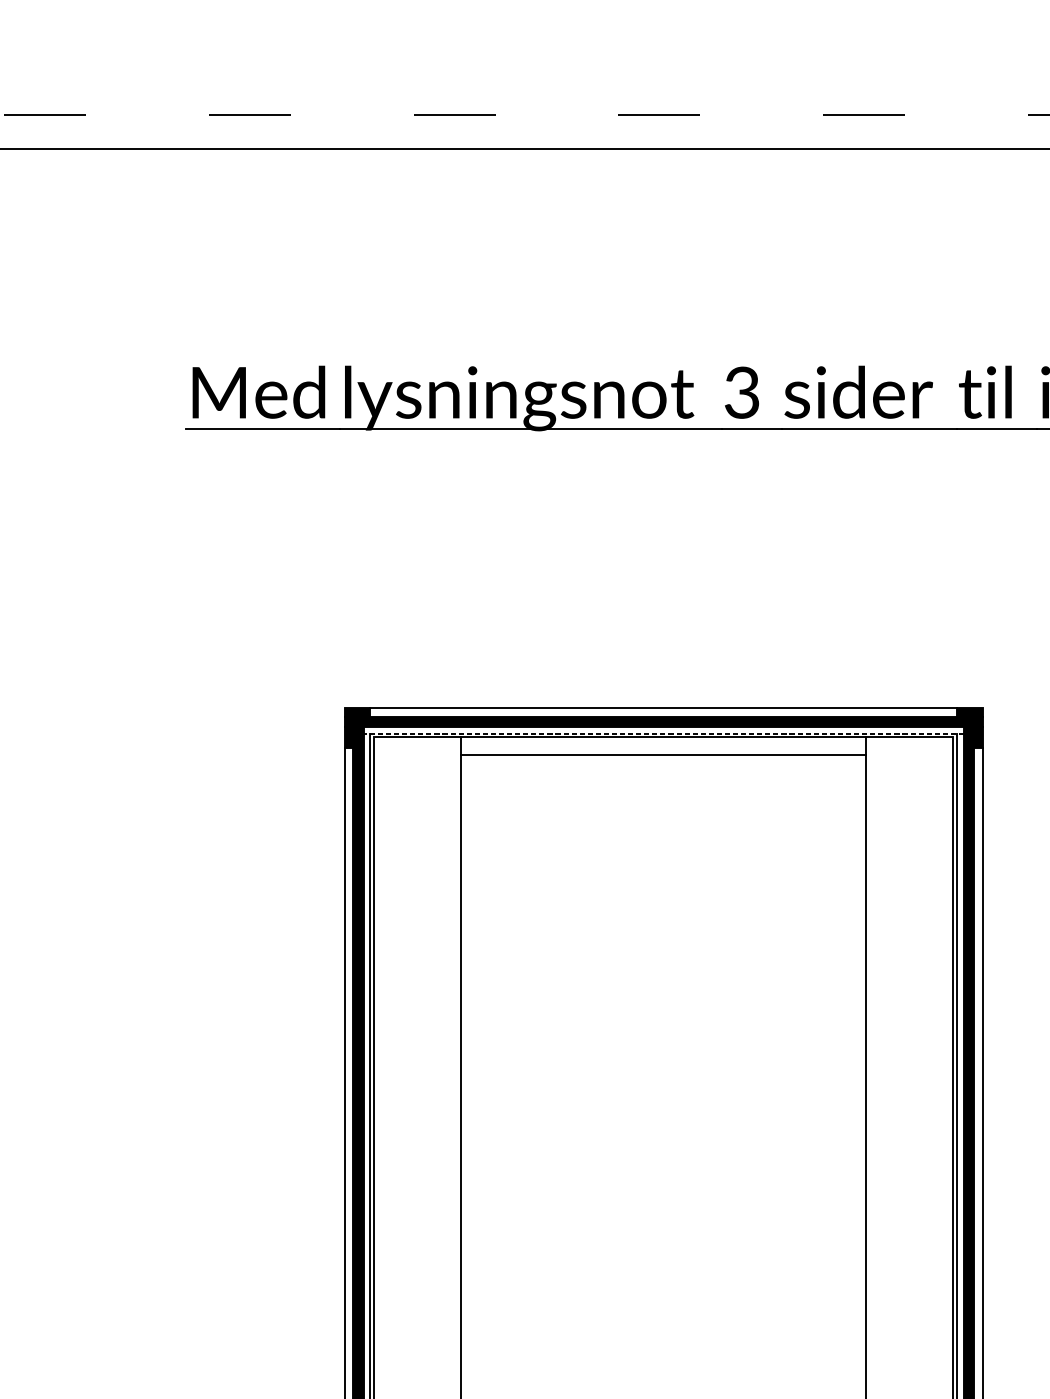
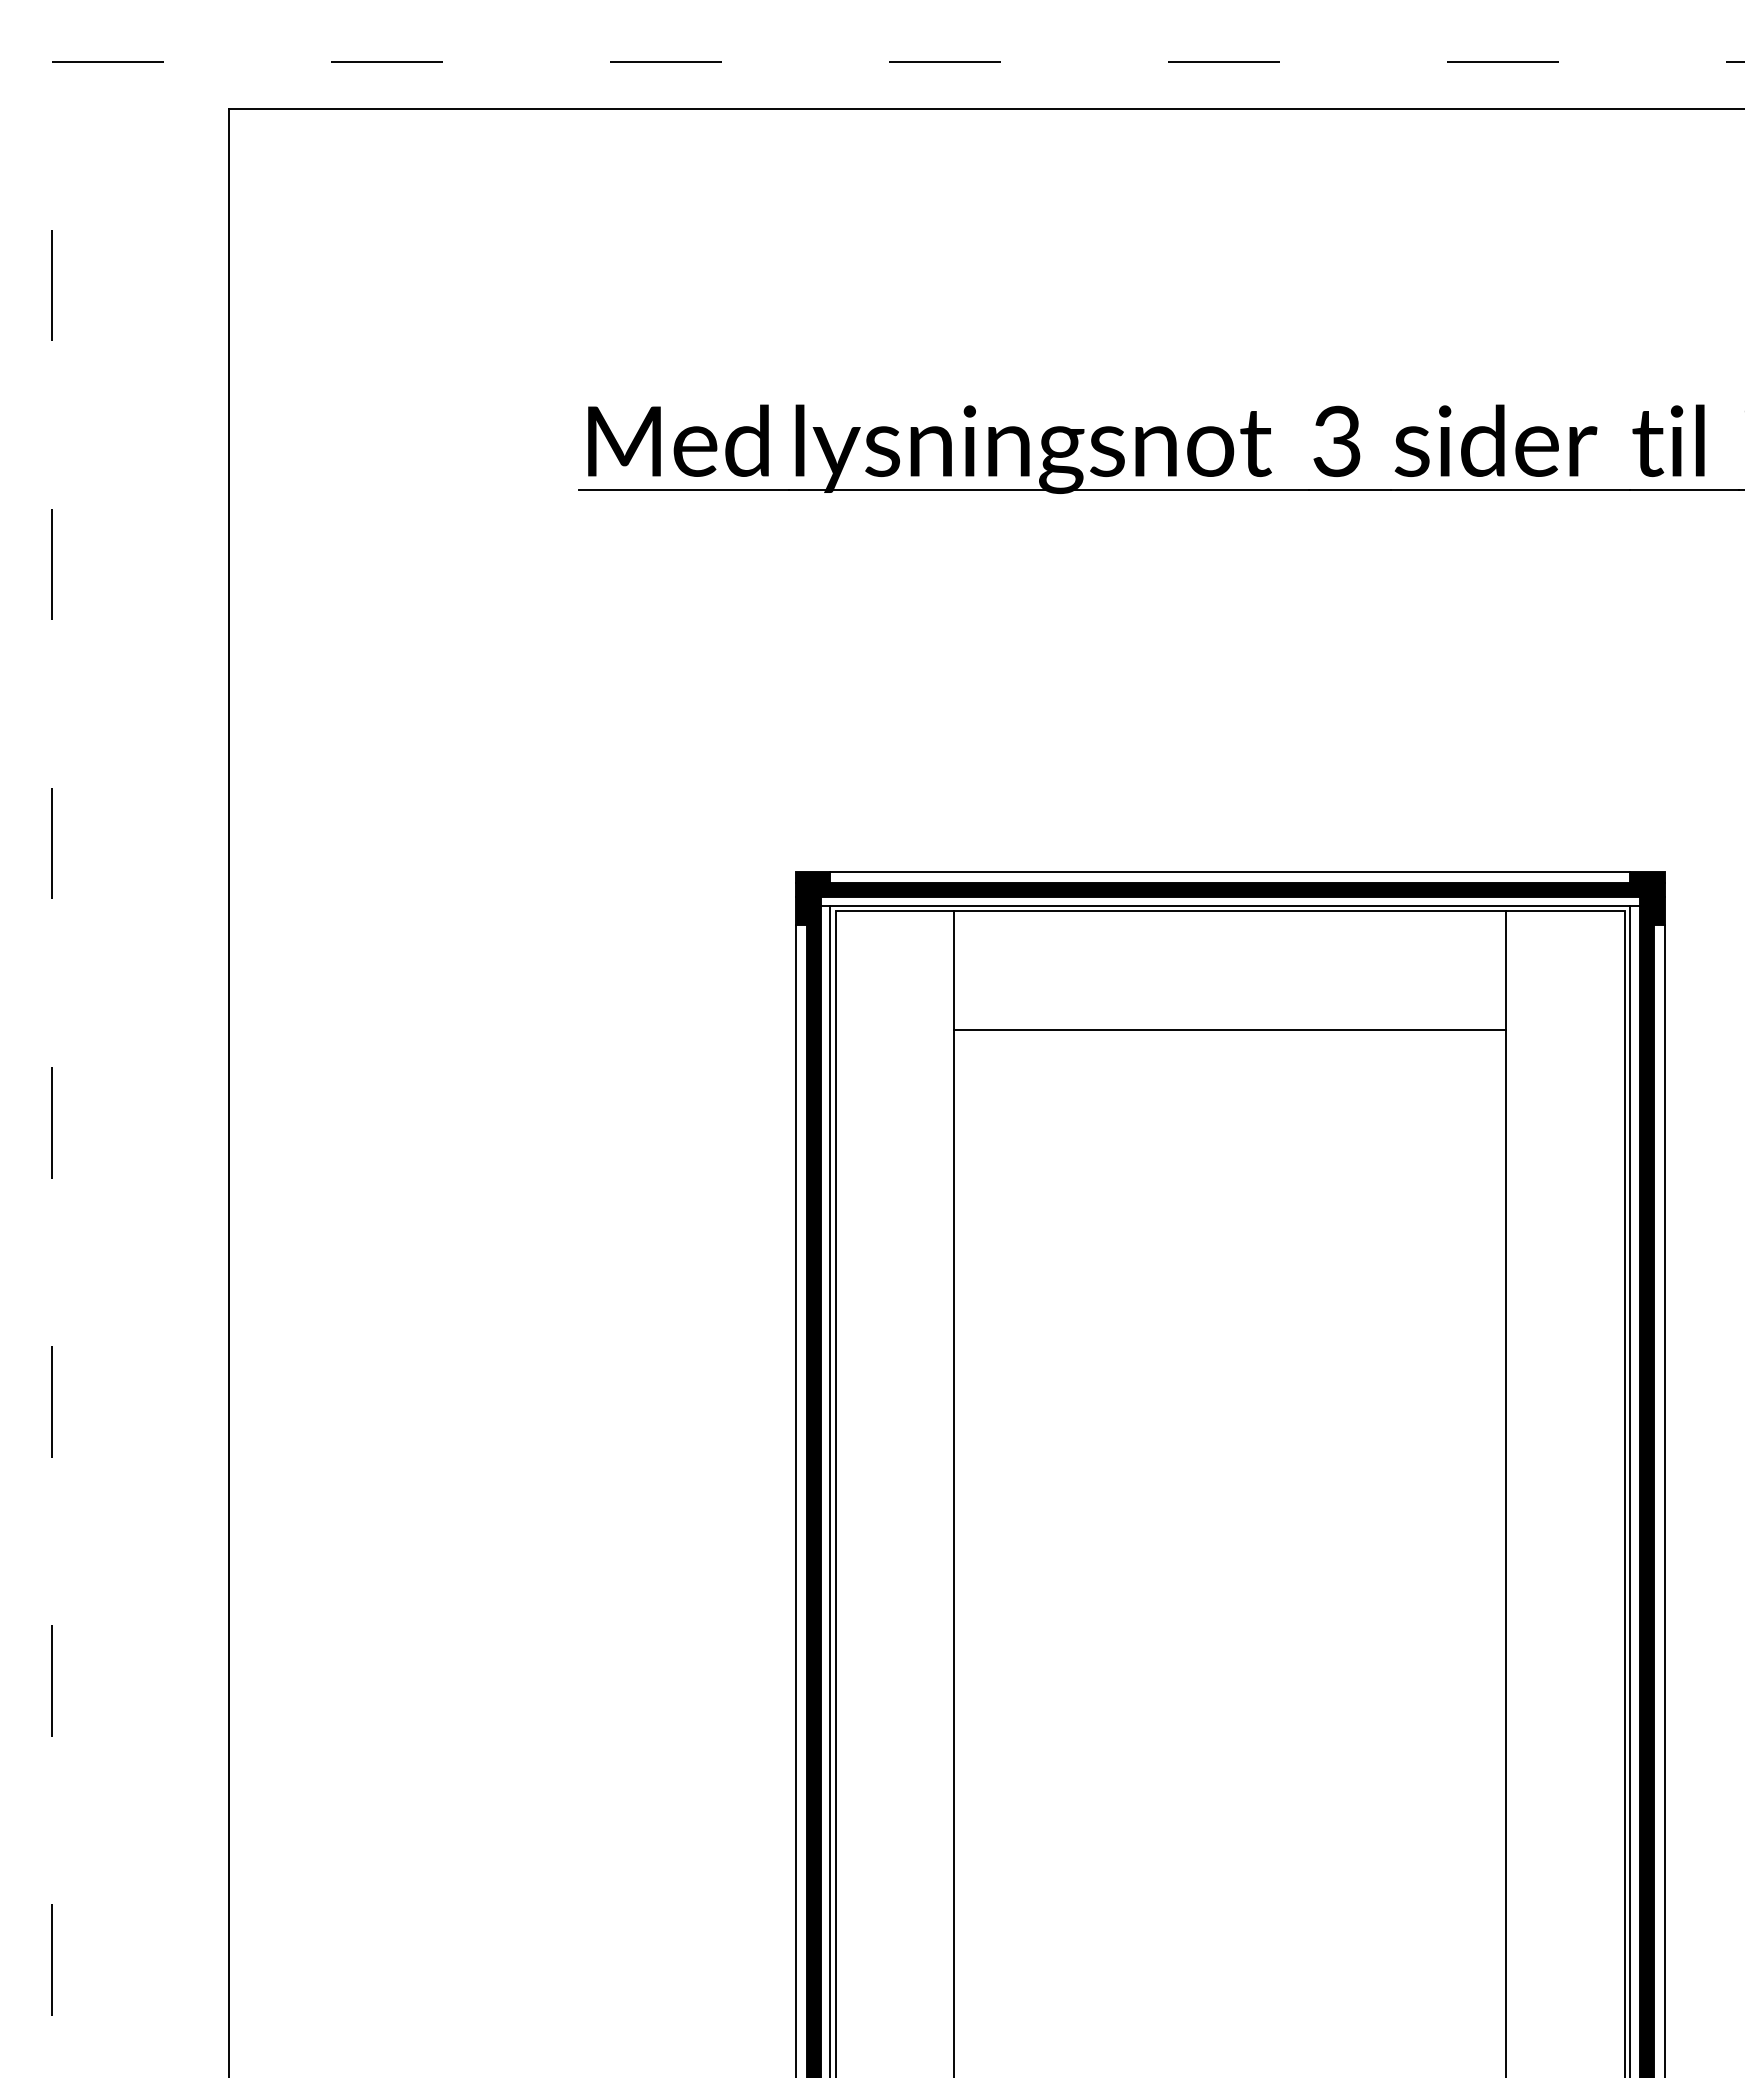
line: (663, 733) -> (1229, 906), dashed -> solid
line: (663, 755) -> (1230, 1029), moved

